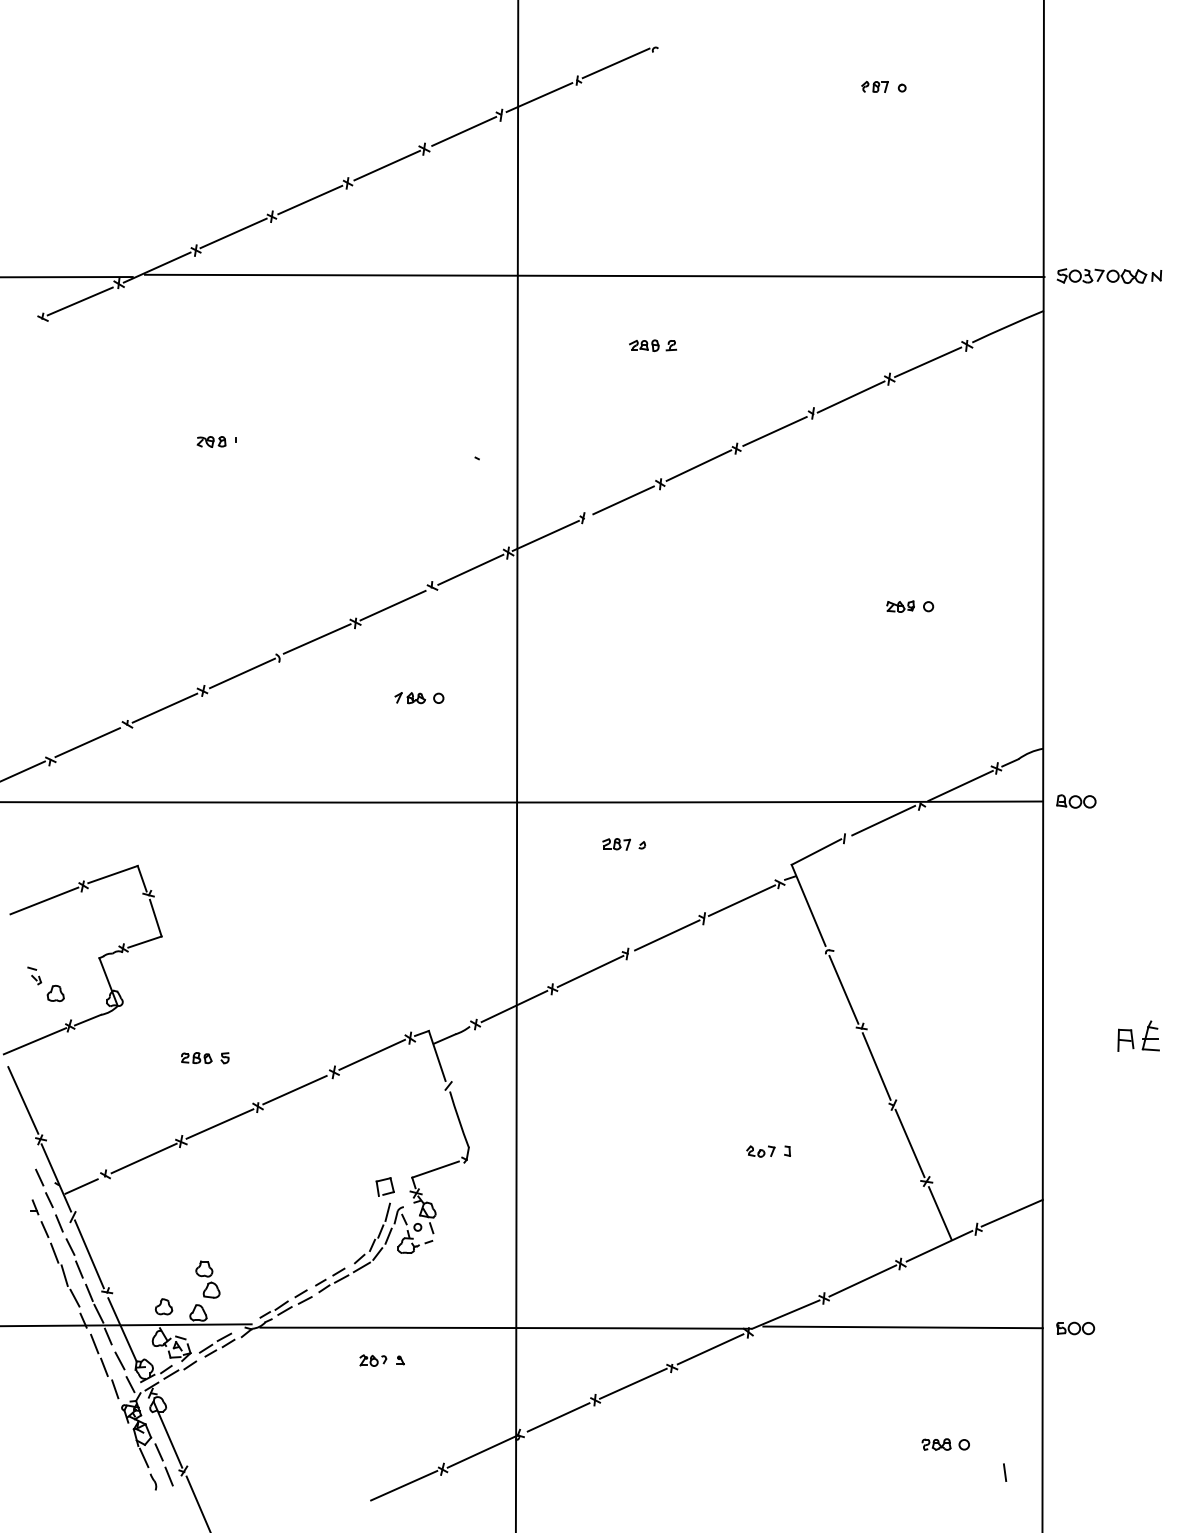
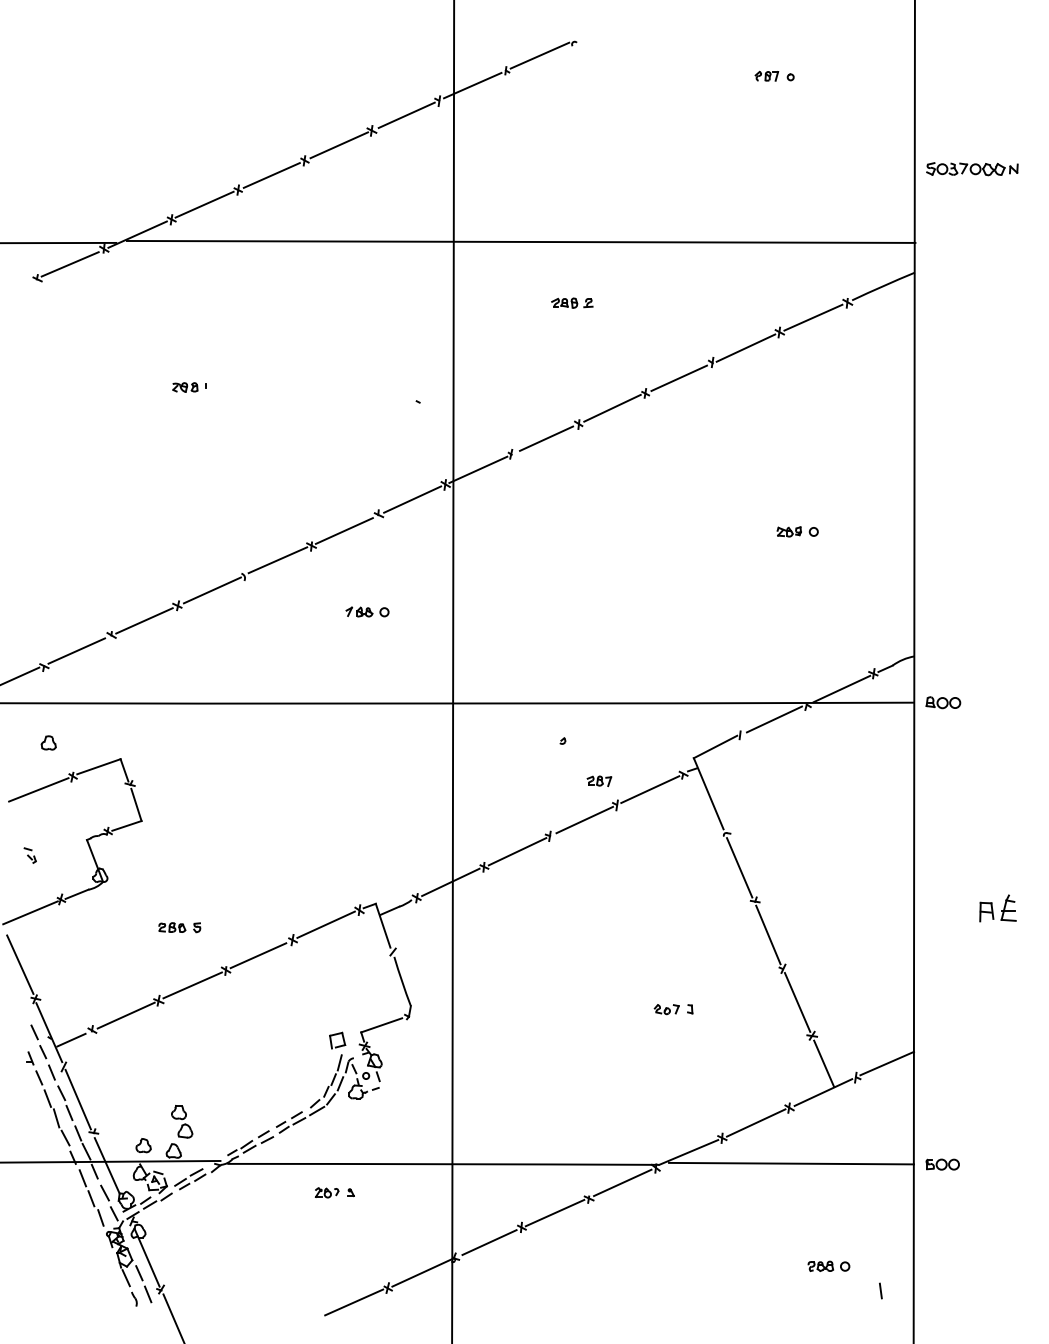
part: (1109, 276) -> (972, 169), moved
part: (616, 844) -> (599, 781), moved
part: (55, 992) -> (48, 742), moved

